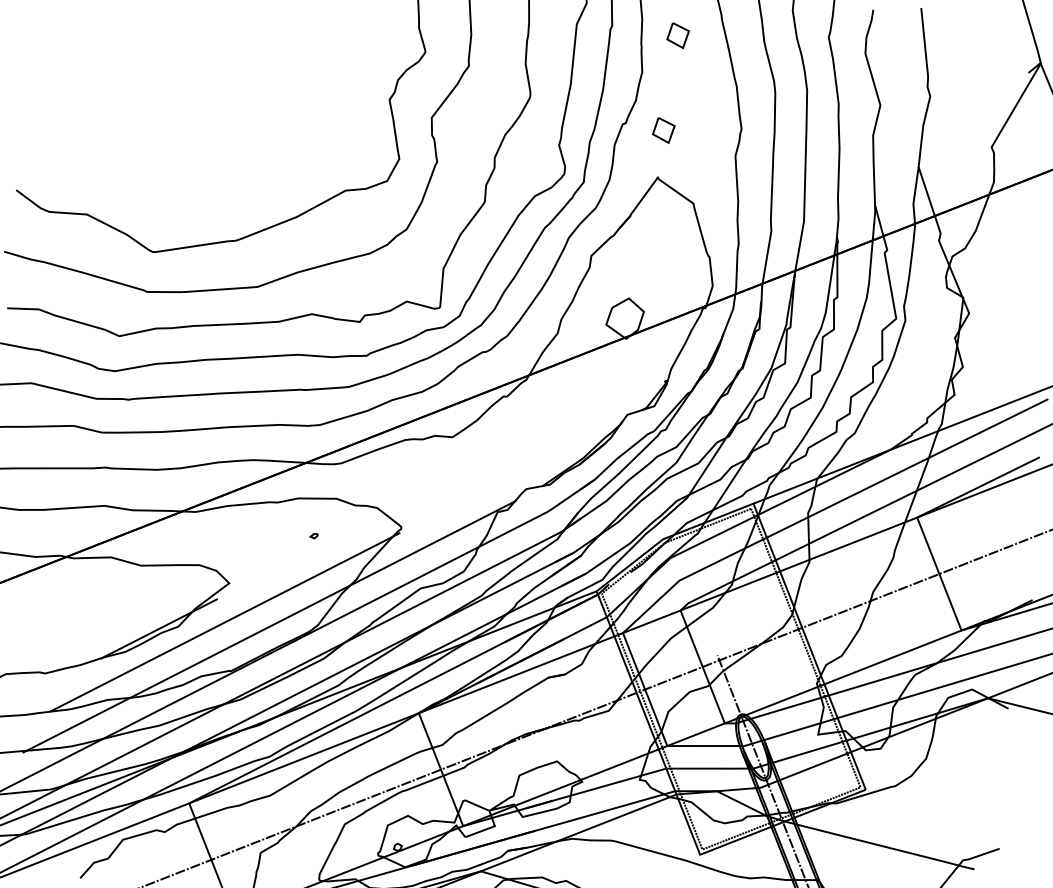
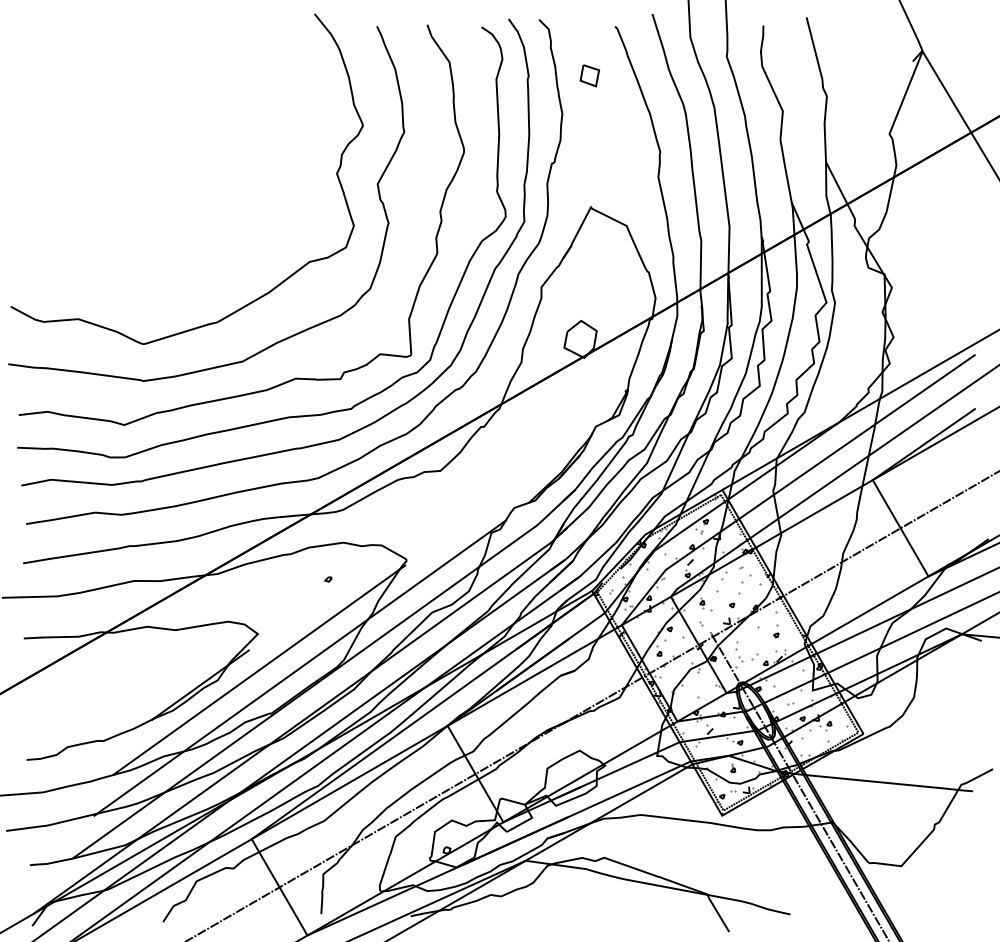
part: (663, 130) -> (589, 163), removed
hatch: (724, 680) -> (720, 654), added

